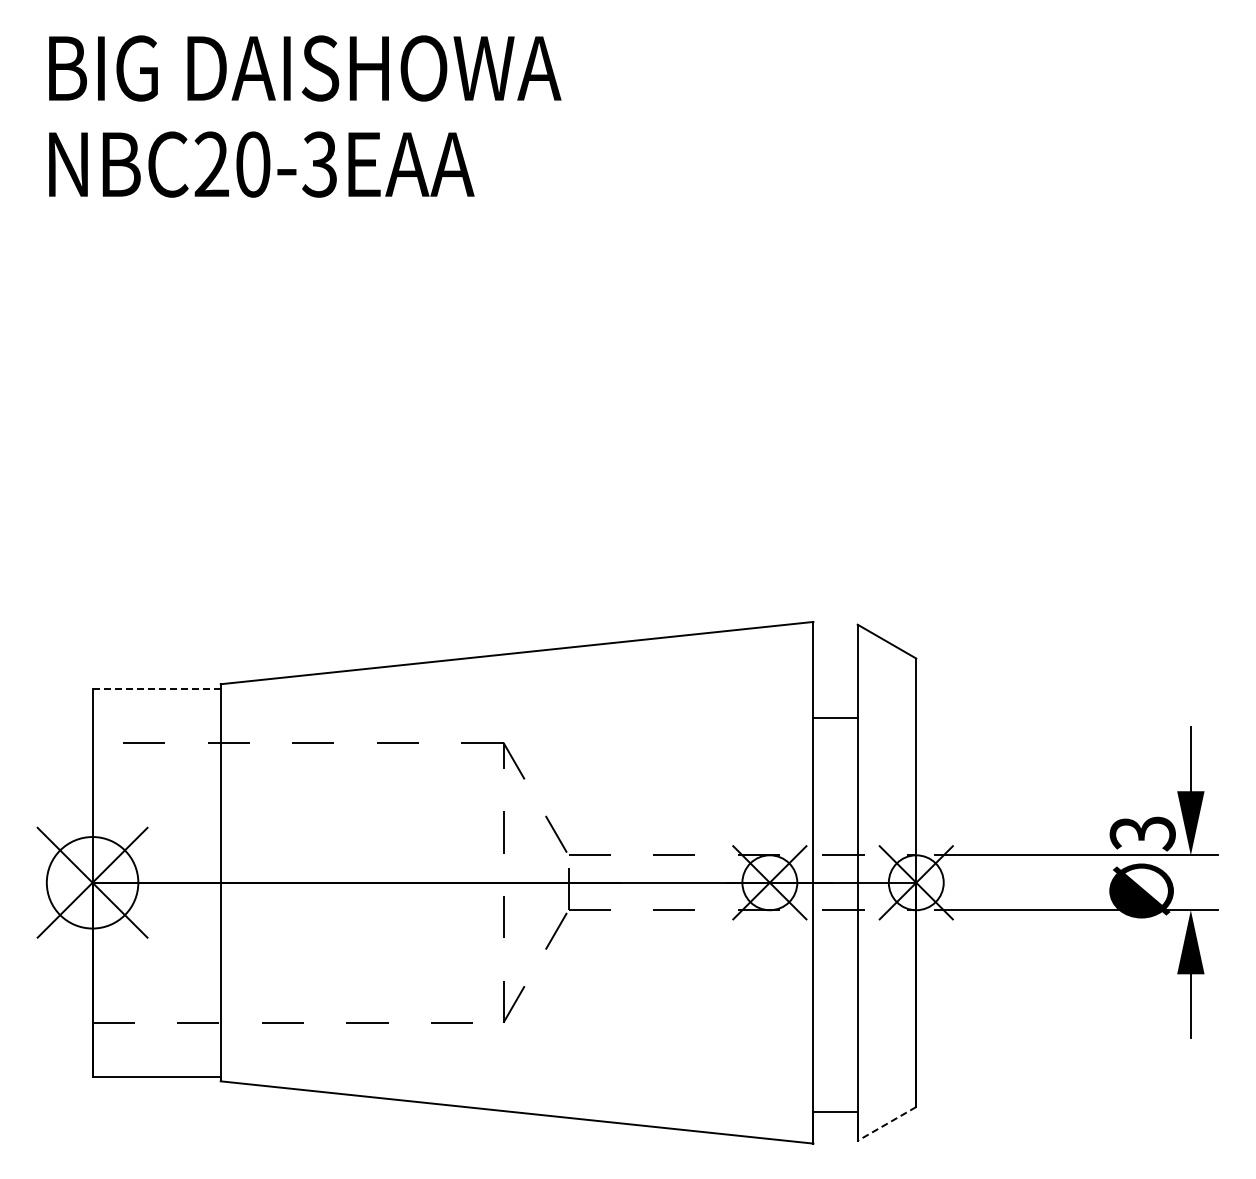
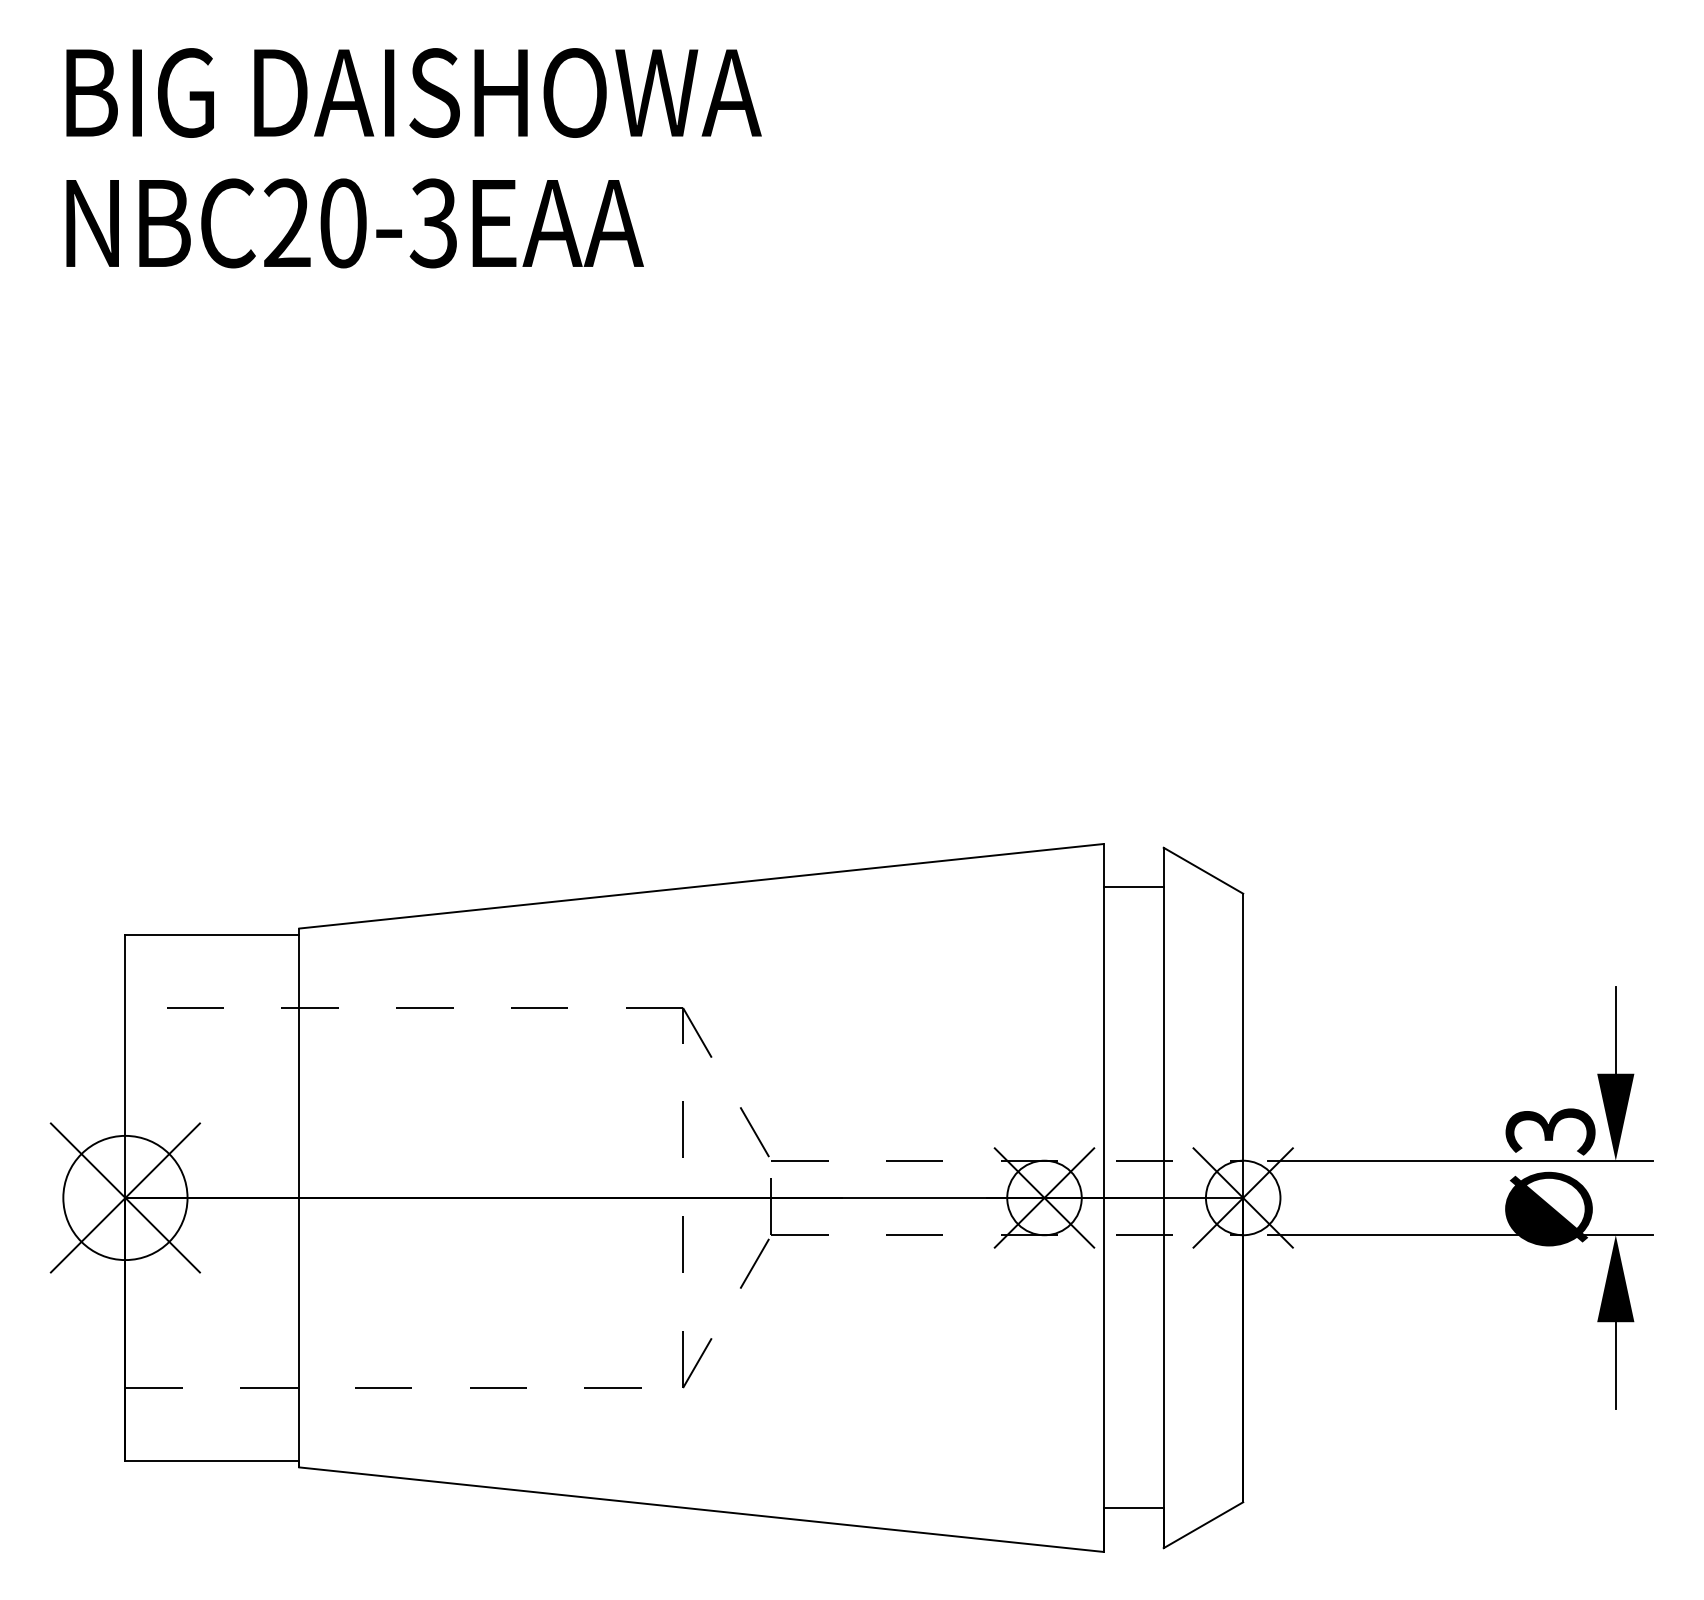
line: (157, 688) -> (213, 934), dashed -> solid
line: (835, 717) -> (1133, 886), moved
line: (887, 1123) -> (1204, 1524), dashed -> solid

